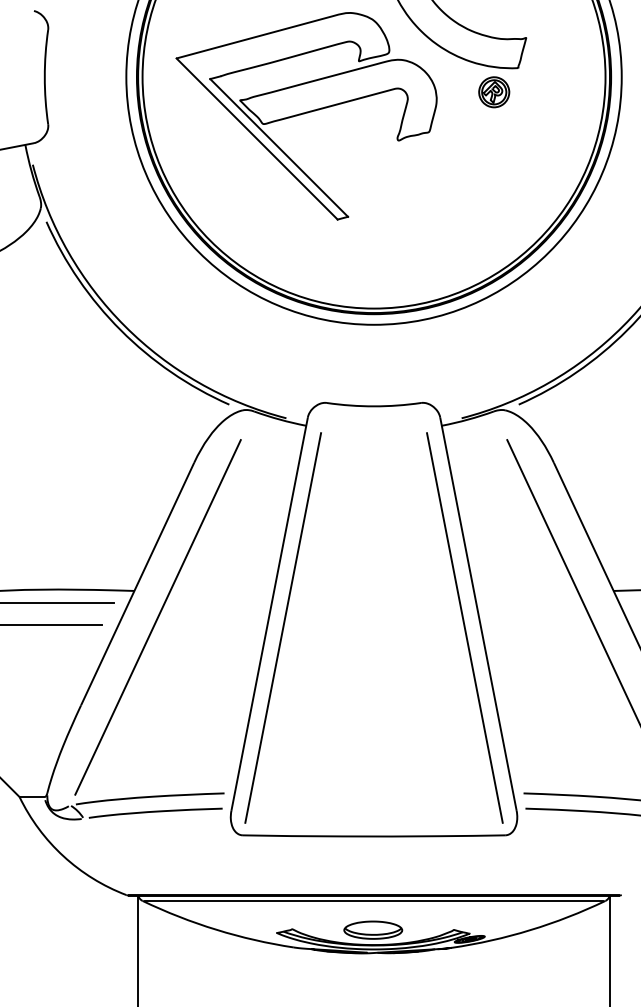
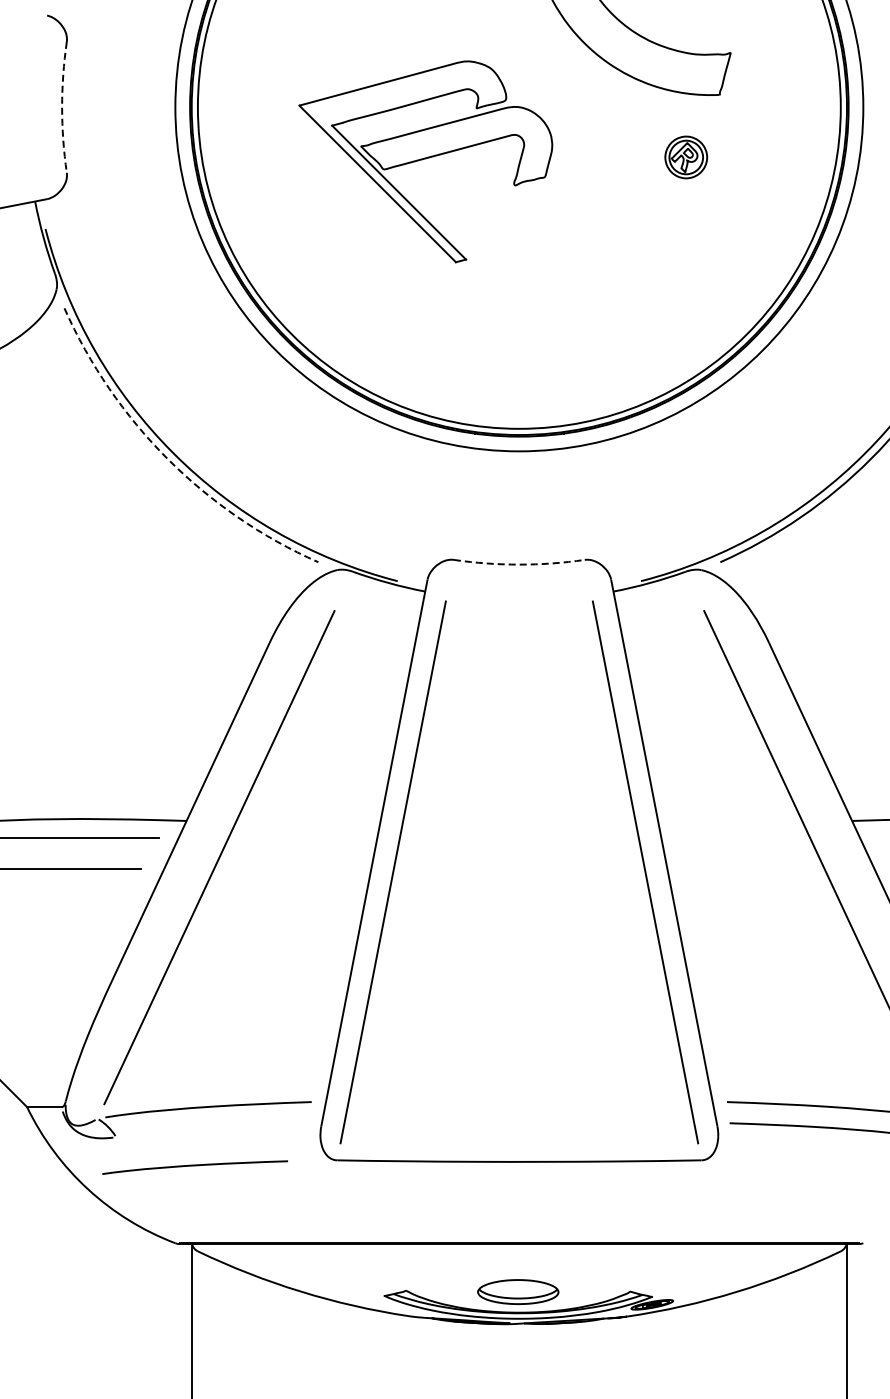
arc: (45, 77) -> (62, 107), solid -> dashed
part: (494, 92) -> (686, 157), moved
part: (306, 116) -> (425, 161), size x0.7
arc: (120, 330) -> (167, 459), solid -> dashed
arc: (374, 406) -> (519, 564), solid -> dashed
curve: (155, 812) -> (195, 1166), moved
line: (373, 900) -> (518, 1251), removed

